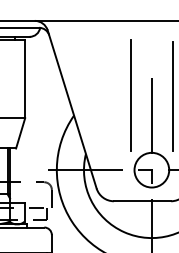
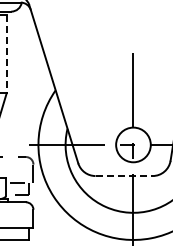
line: (25, 79) -> (7, 54), solid -> dashed
line: (130, 95) -> (112, 70), removed
line: (172, 96) -> (154, 71), removed
line: (142, 201) -> (124, 176), solid -> dashed

